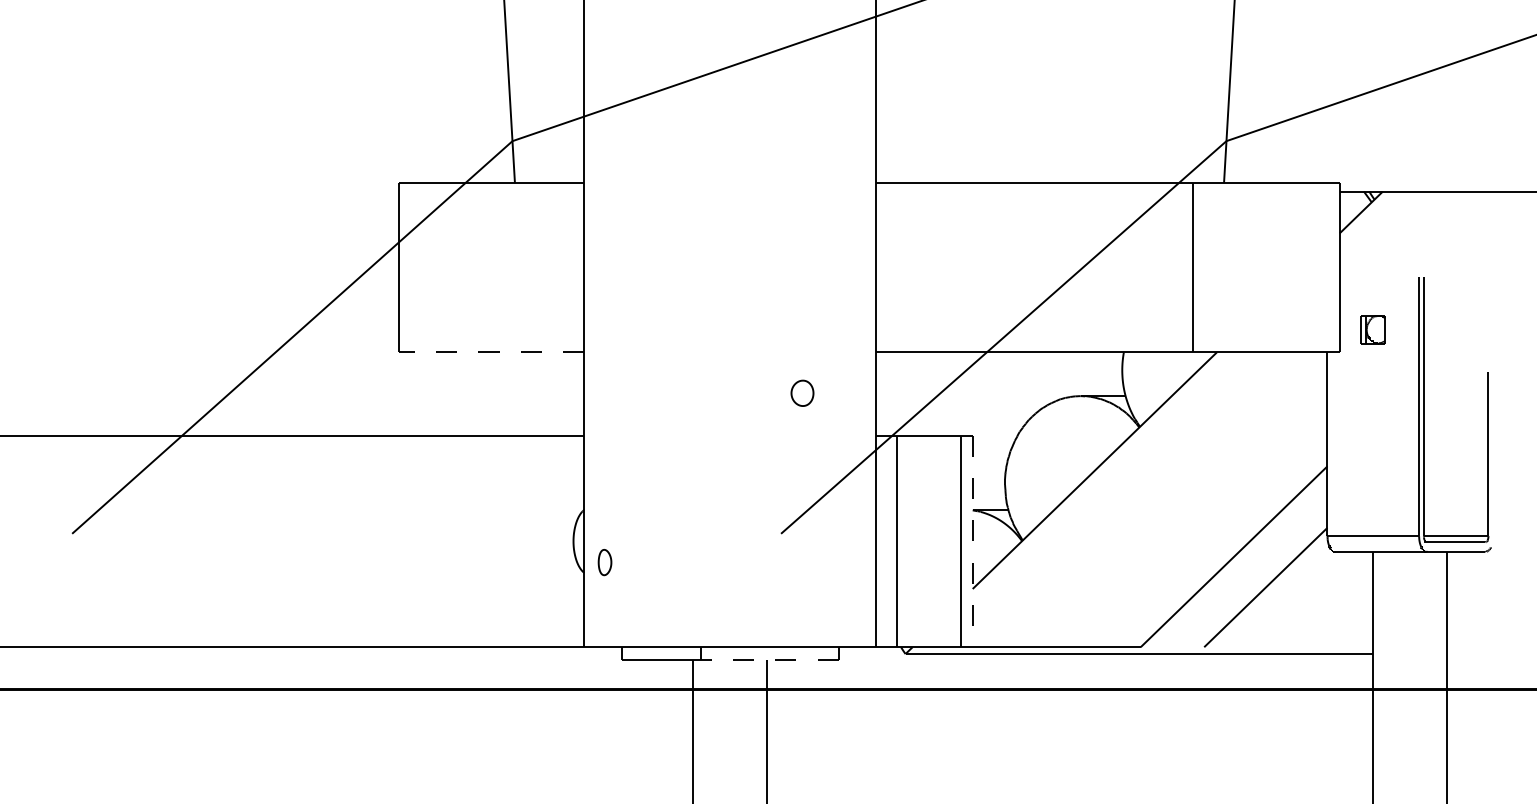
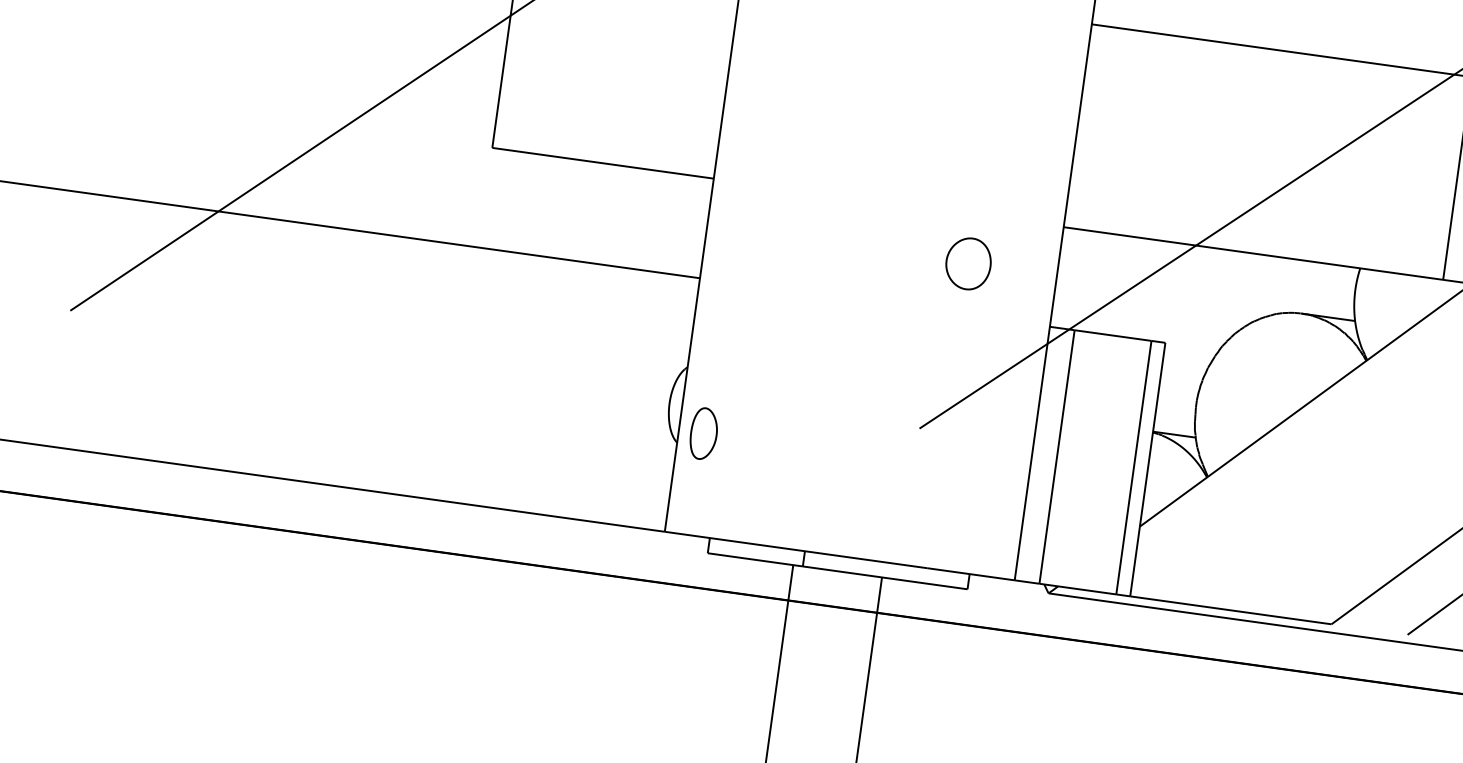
line: (491, 352) -> (602, 163), dashed -> solid
part: (802, 393) -> (968, 264), size x1.67
line: (972, 541) -> (1147, 469), dashed -> solid
part: (604, 562) -> (703, 433), size x1.67
line: (769, 659) -> (884, 577), dashed -> solid

